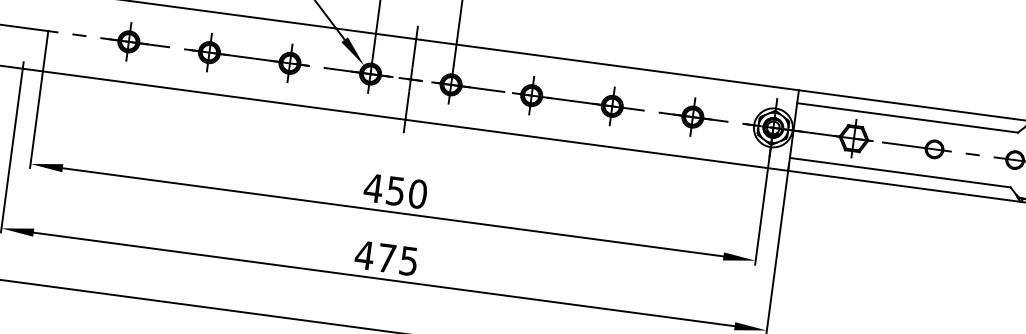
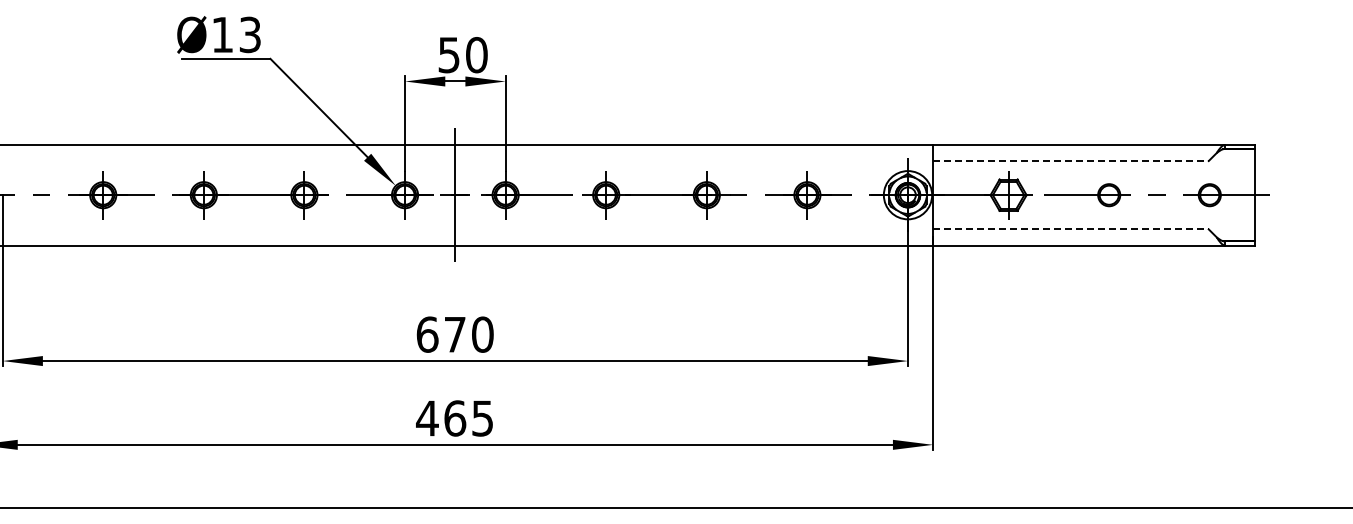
line: (907, 118) -> (1070, 161), solid -> dashed
line: (899, 172) -> (1070, 229), solid -> dashed
text: (384, 189) -> (440, 334), 450 -> 670
text: (387, 258) -> (455, 418), 475 -> 465

